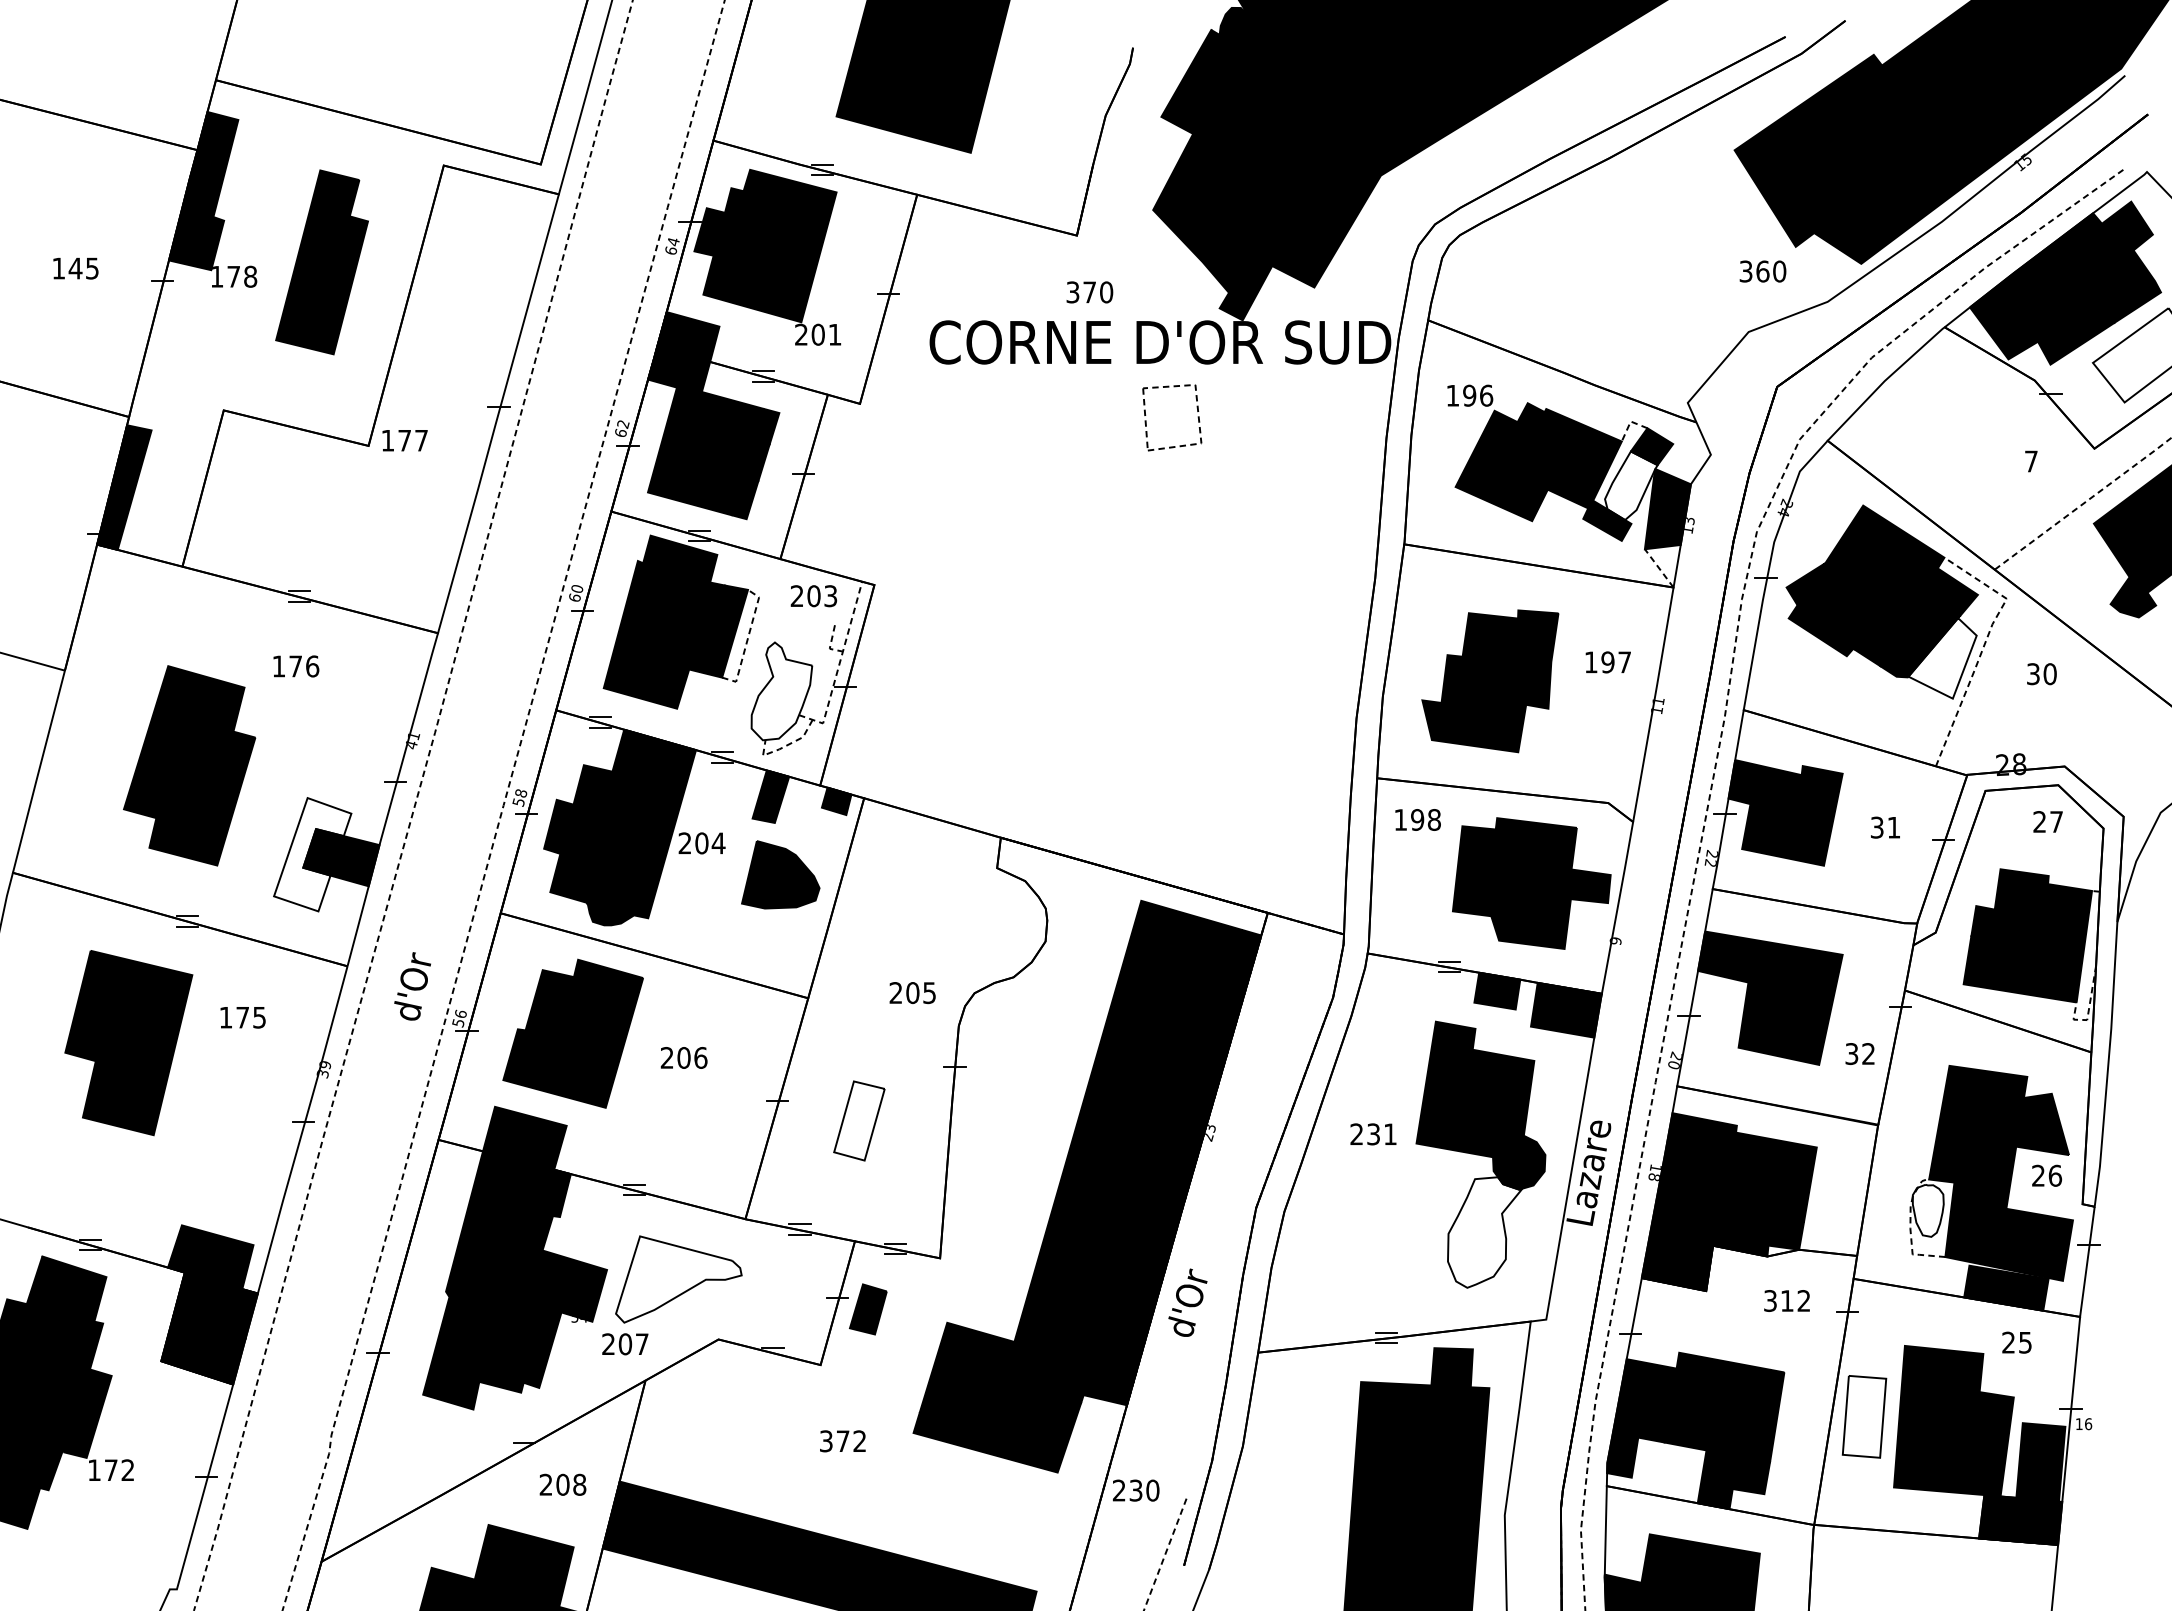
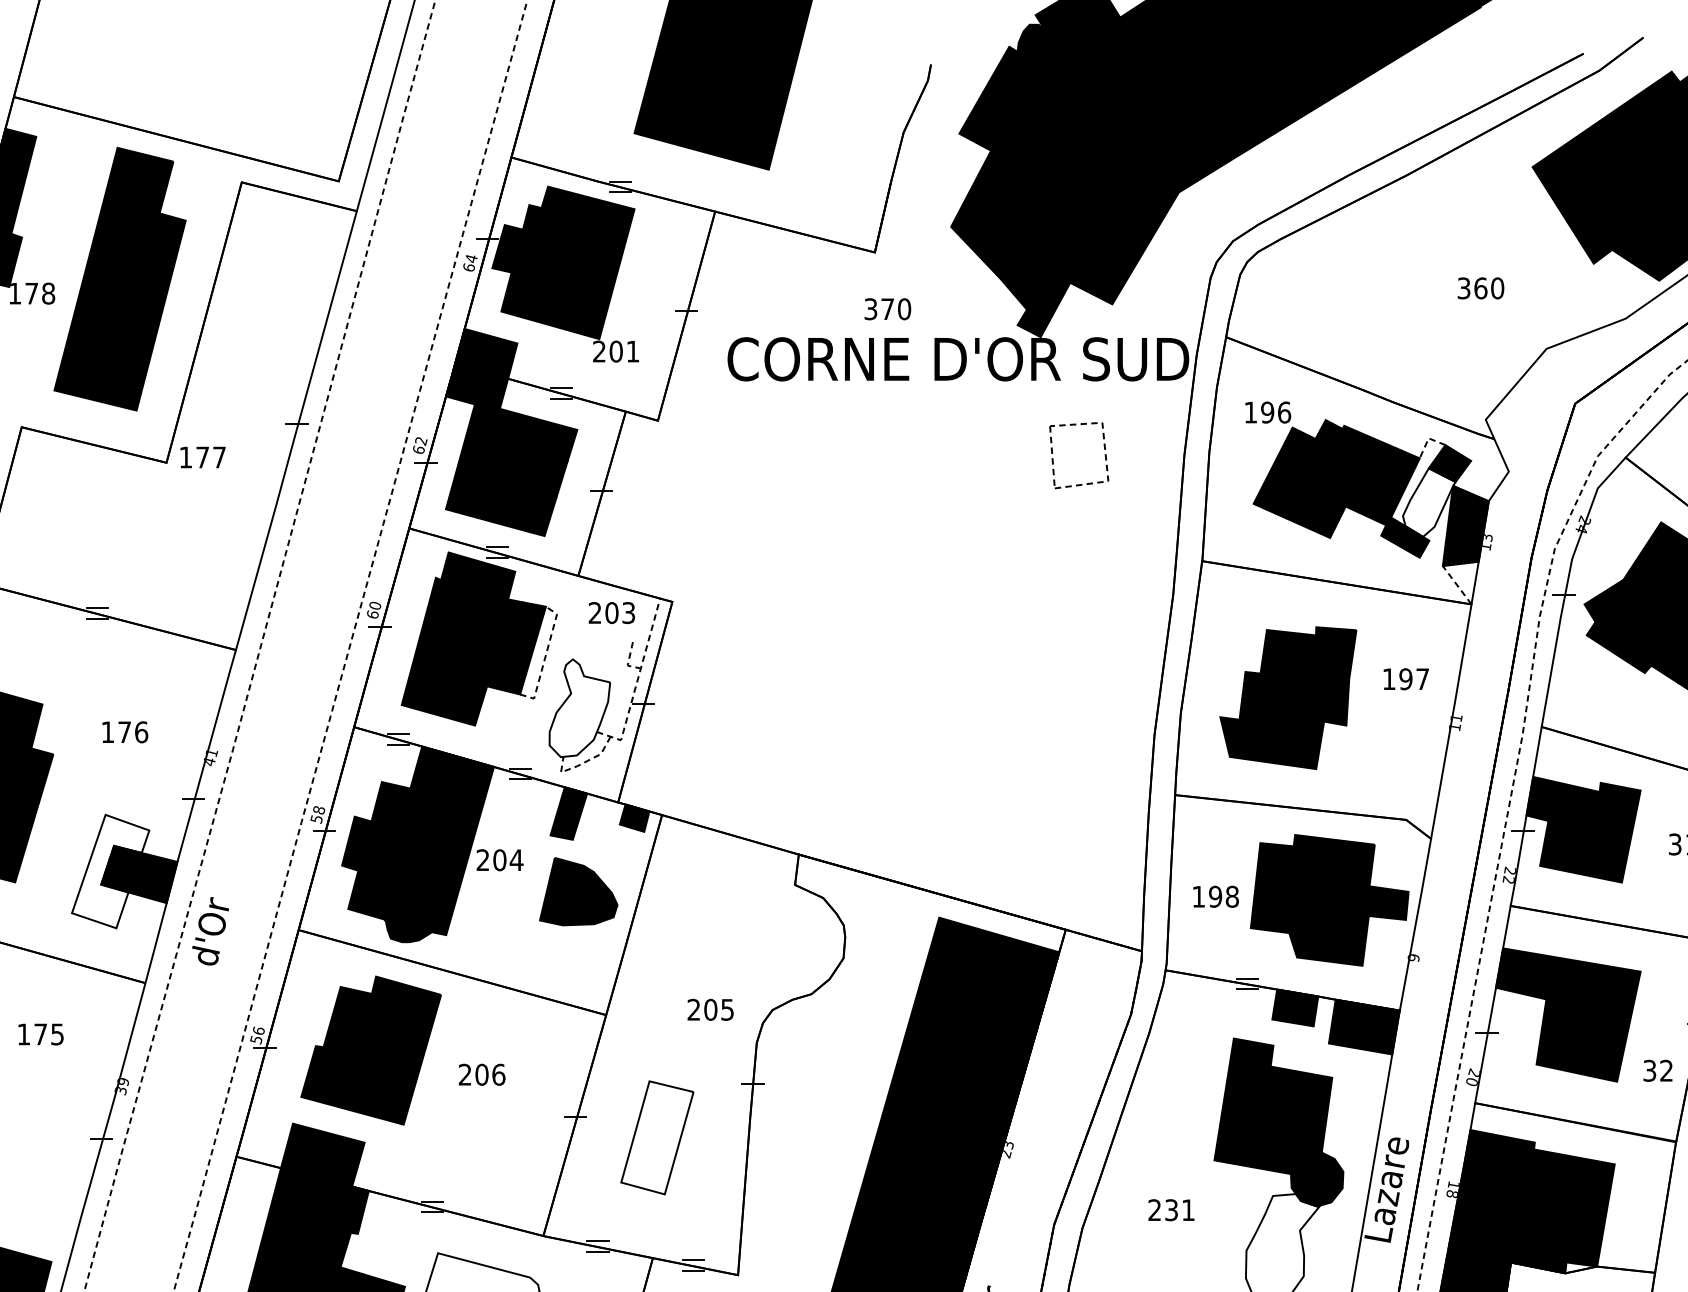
part: (321, 262) -> (119, 279), size x1.43
text: (1762, 271) -> (1480, 288), moved
part: (1197, 417) -> (1104, 455), moved
text: (296, 666) -> (125, 732), moved
text: (1417, 819) -> (1215, 896), moved
text: (412, 986) -> (210, 931), moved
part: (859, 1120) -> (657, 1137), size x1.43
text: (1373, 1134) -> (1171, 1210), moved

